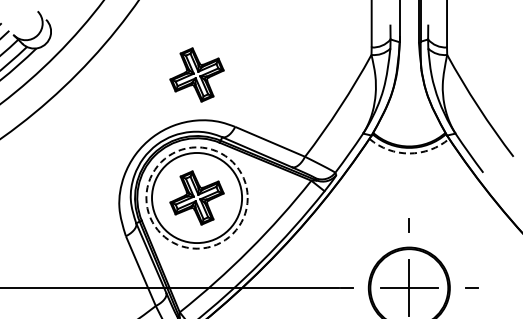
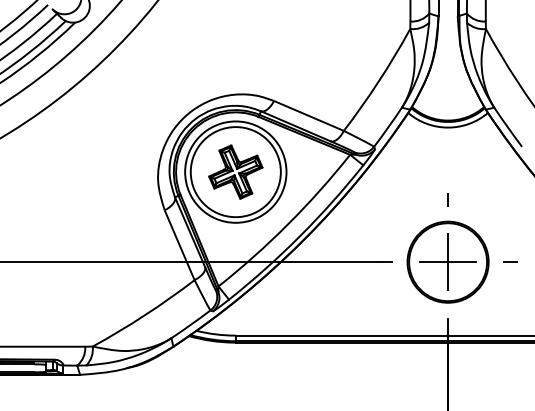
part: (196, 74) -> (235, 48), removed
arc: (409, 153) -> (448, 127), dashed -> solid
circle: (196, 197) -> (235, 171), dashed -> solid

